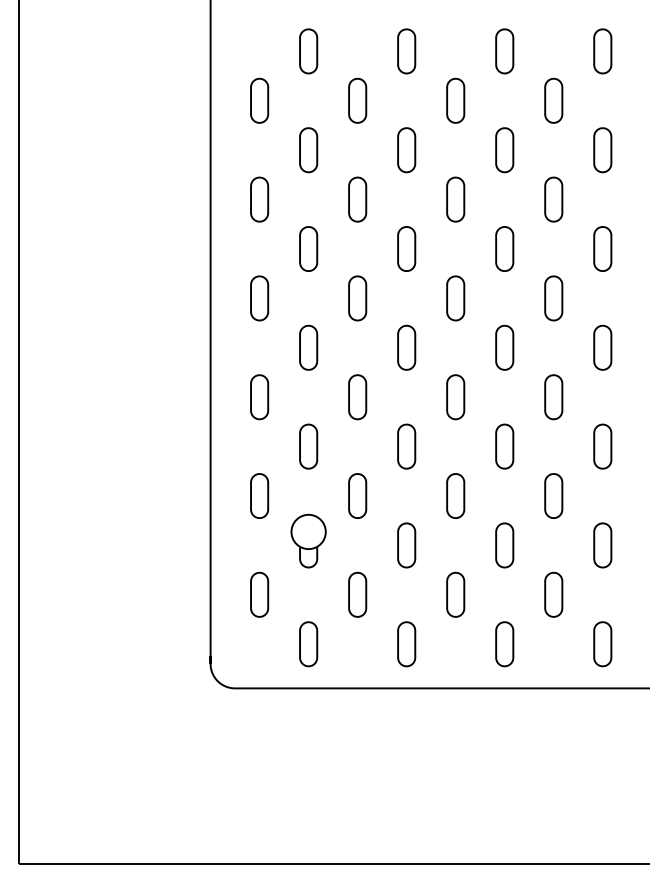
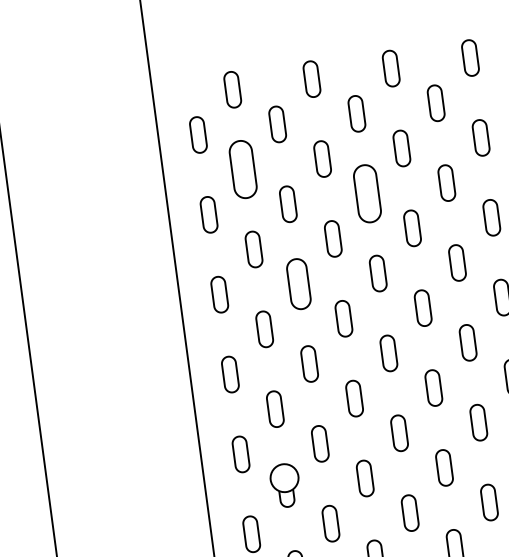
part: (308, 150) -> (243, 169), size x1.6
part: (455, 199) -> (367, 193), size x1.6
part: (357, 298) -> (298, 284), size x1.4

